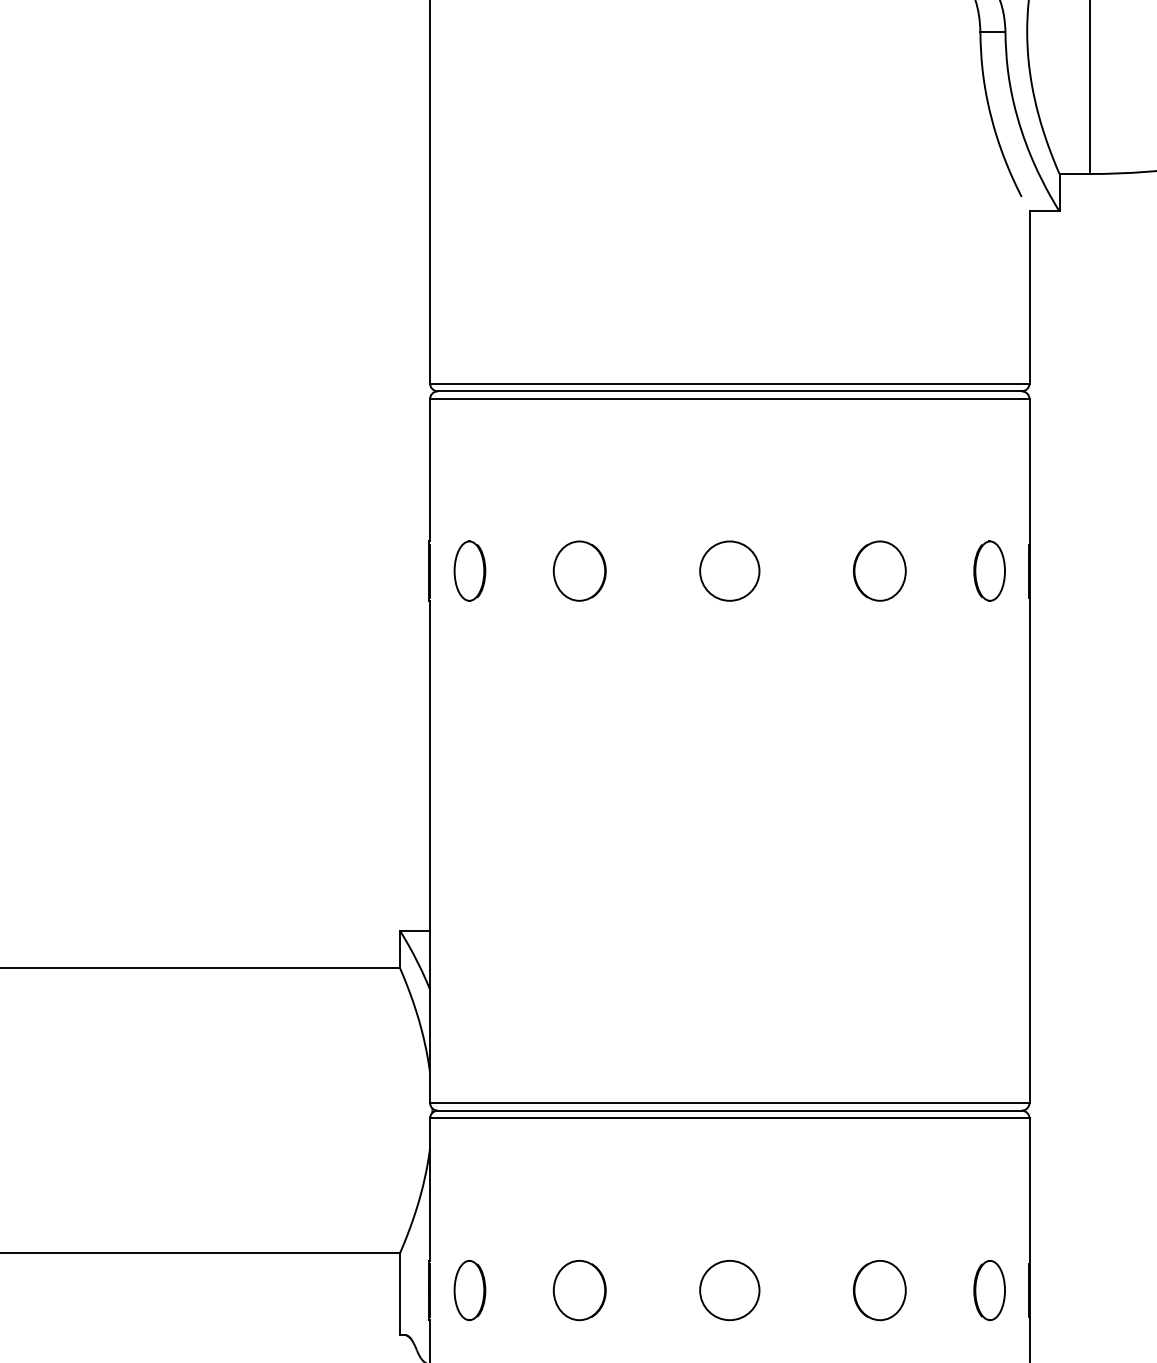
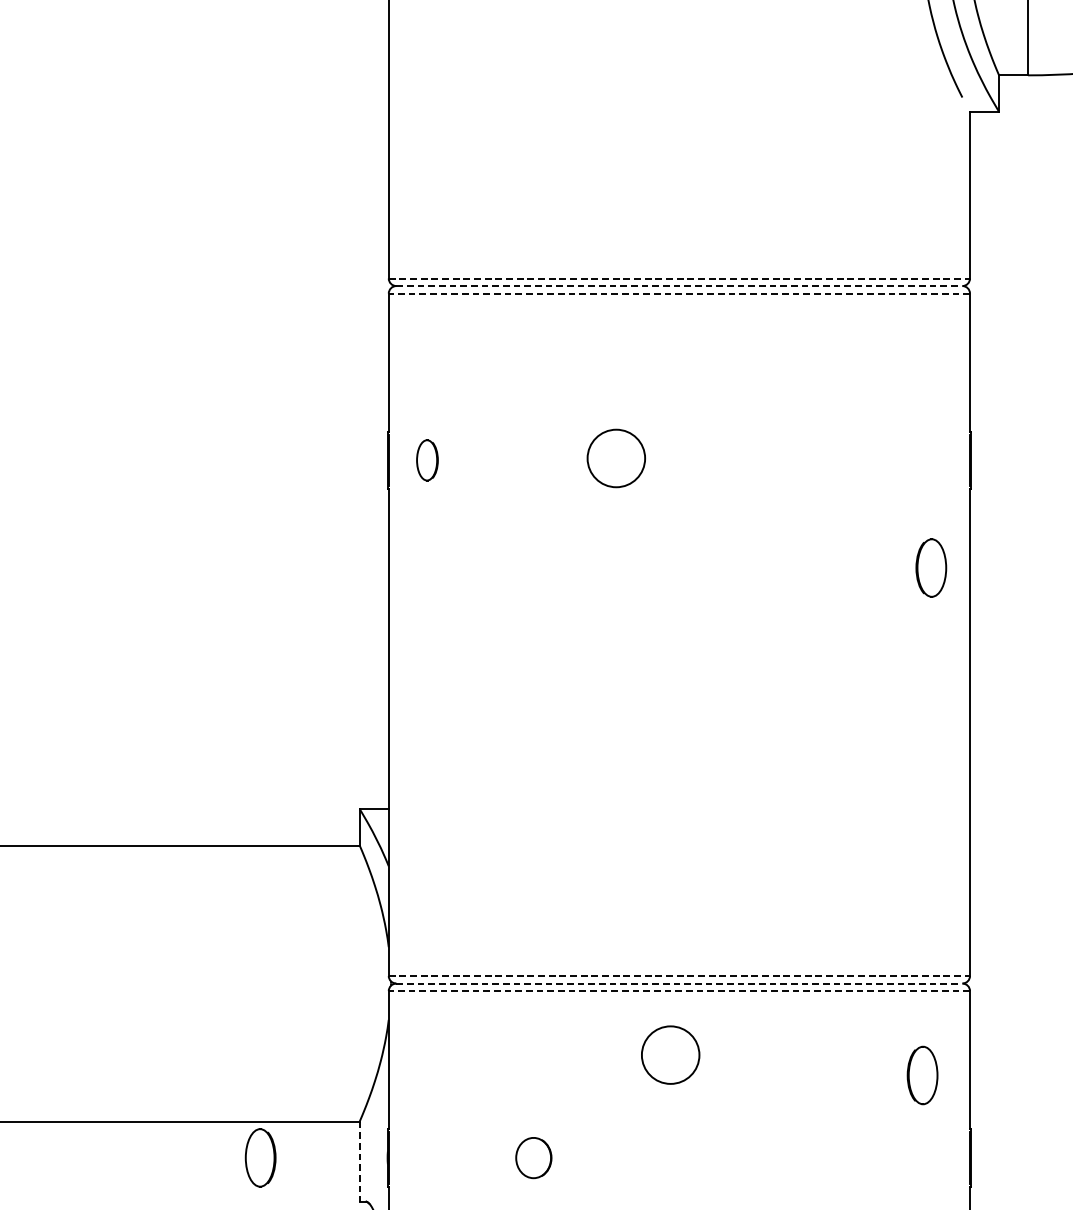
line: (729, 383) -> (679, 278), solid -> dashed
line: (729, 391) -> (679, 286), solid -> dashed
line: (729, 399) -> (679, 293), solid -> dashed
part: (469, 570) -> (427, 459), size x0.7
part: (579, 570) -> (533, 459), removed
circle: (729, 570) -> (616, 457), moved
part: (879, 570) -> (824, 459), removed
part: (989, 570) -> (931, 567), moved
line: (729, 1102) -> (679, 975), solid -> dashed
line: (729, 1110) -> (679, 983), solid -> dashed
line: (729, 1118) -> (679, 991), solid -> dashed
part: (469, 1290) -> (260, 1157), moved
part: (579, 1290) -> (533, 1157), size x0.7
circle: (729, 1290) -> (670, 1055), moved
part: (879, 1290) -> (824, 1157), removed
part: (989, 1290) -> (922, 1075), moved
line: (400, 1294) -> (360, 1161), solid -> dashed

